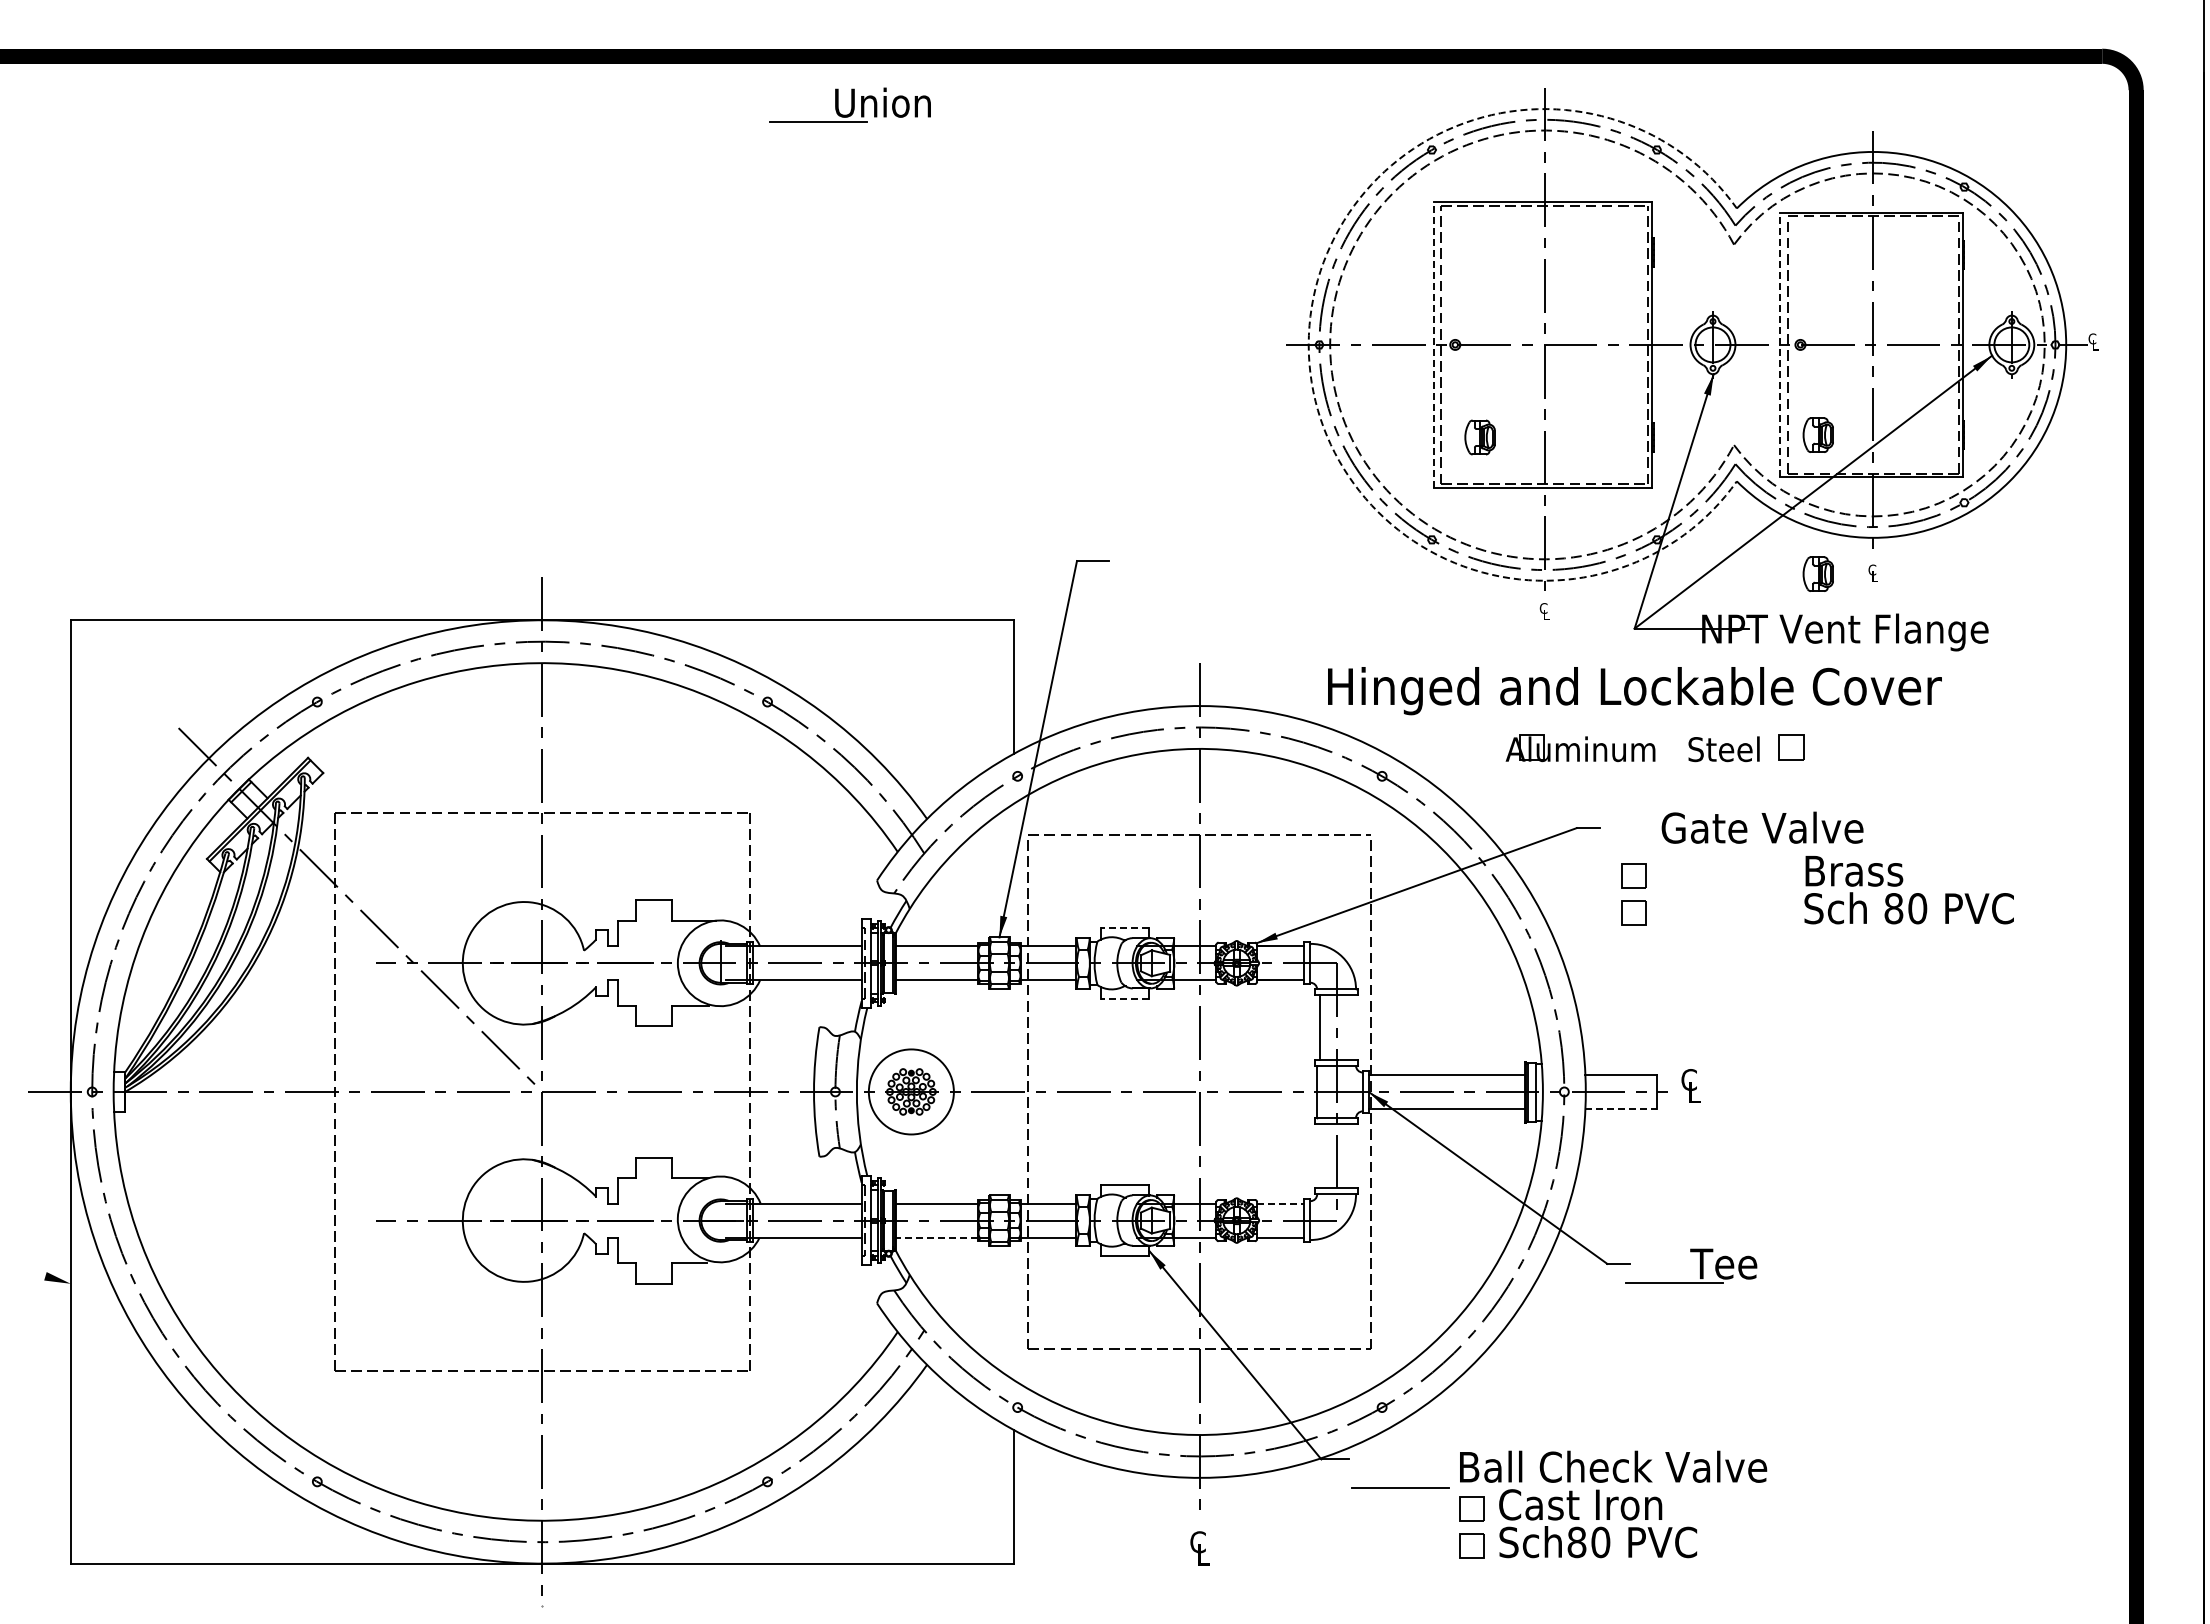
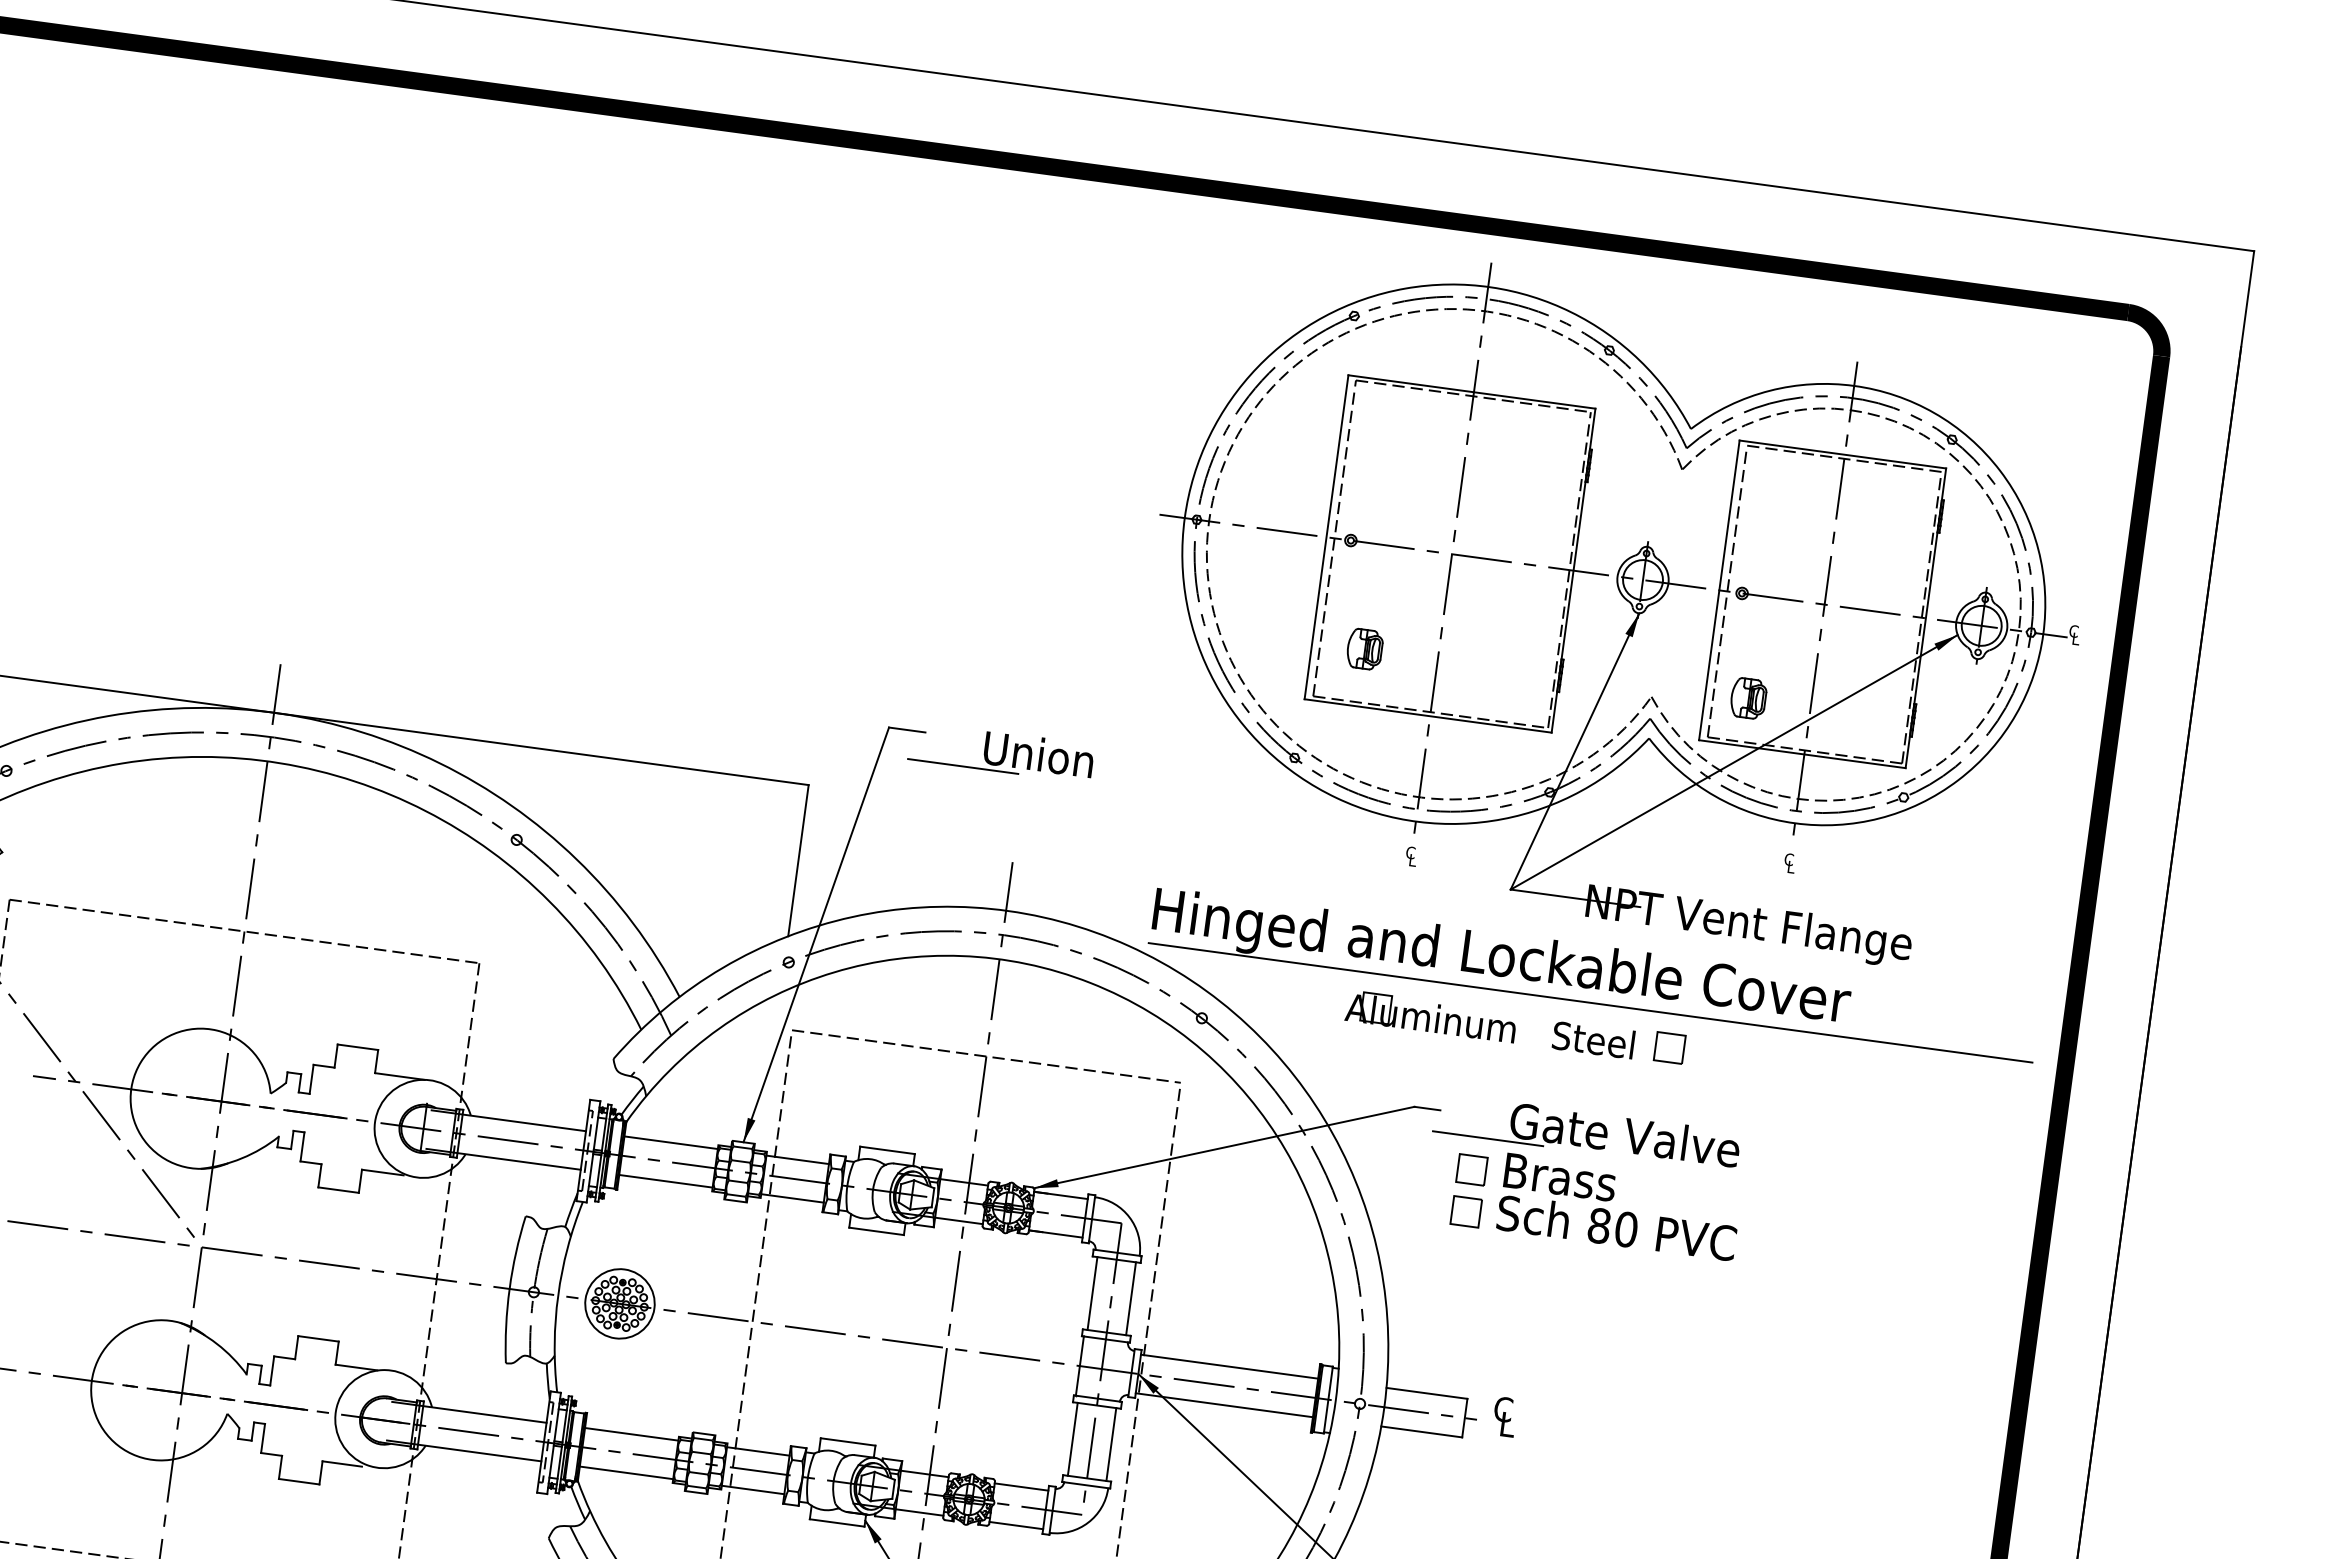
part: (849, 104) -> (1000, 751), moved
arc: (1308, 344) -> (1184, 517), dashed -> solid
line: (1433, 344) -> (1326, 536), dashed -> solid
line: (1780, 344) -> (1719, 589), dashed -> solid
part: (1817, 573) -> (1726, 855), removed
line: (1716, 717) -> (1589, 1002), added
line: (1643, 847) -> (1487, 1139), added
text: (1908, 890) -> (1618, 1207), moved
line: (1124, 927) -> (886, 1150), dashed -> solid
line: (1124, 999) -> (875, 1231), dashed -> solid
line: (1353, 1027) -> (1130, 1298), added
circle: (911, 1091) -> (620, 1303), size x0.71
line: (1621, 1108) -> (1422, 1431), dashed -> solid
line: (1319, 1156) -> (1072, 1439), added
line: (1353, 1156) -> (1111, 1444), added
line: (1280, 1203) -> (1021, 1486), dashed -> solid
line: (936, 1237) -> (626, 1472), dashed -> solid

